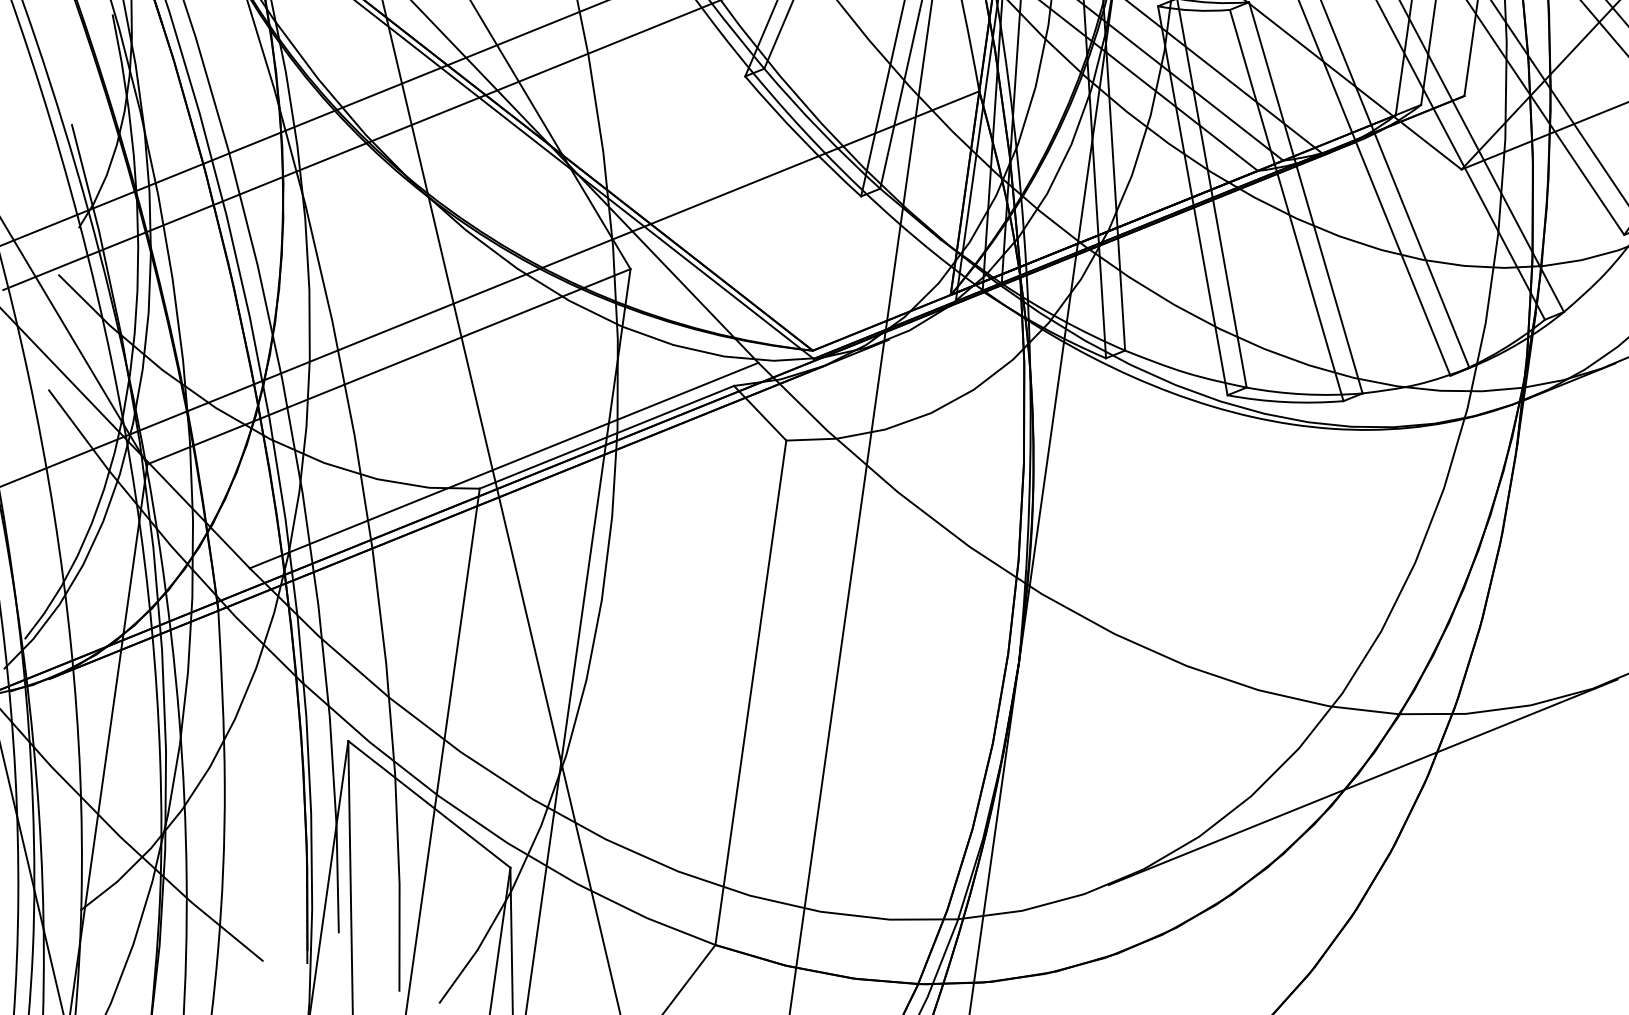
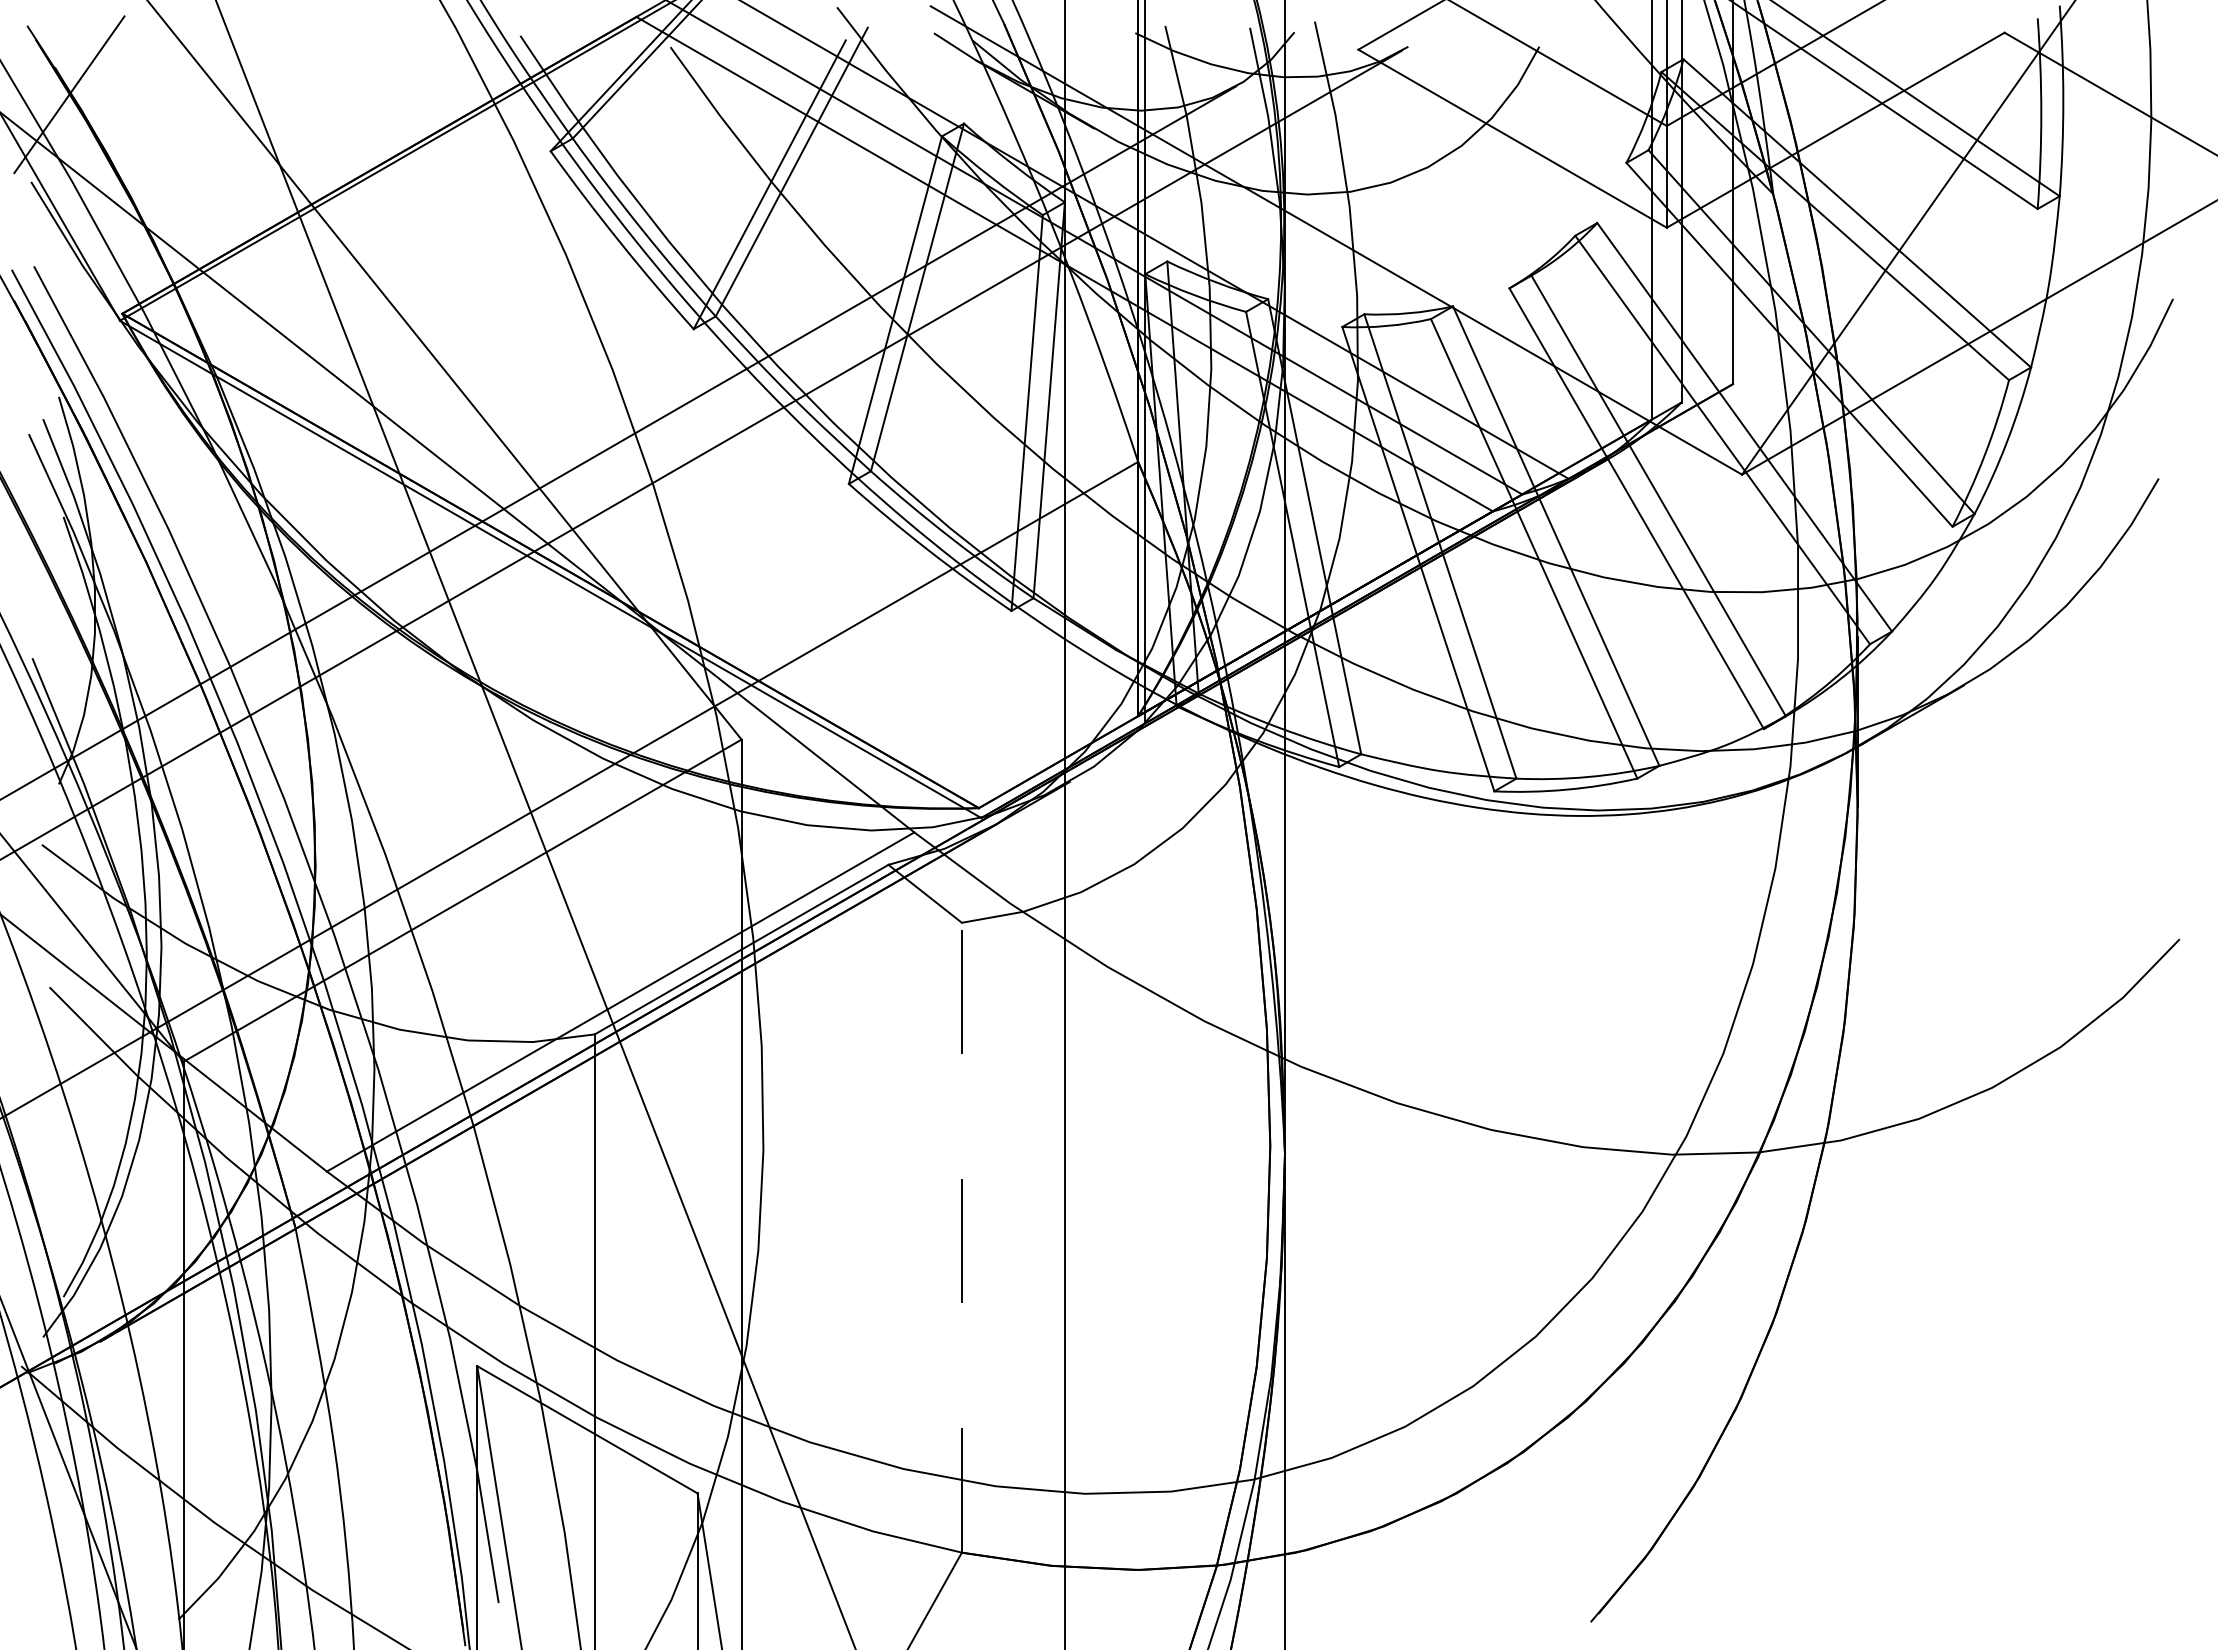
line: (750, 692) -> (961, 1237), solid -> dashed
line: (1362, 781) -> (1726, 1241), removed

